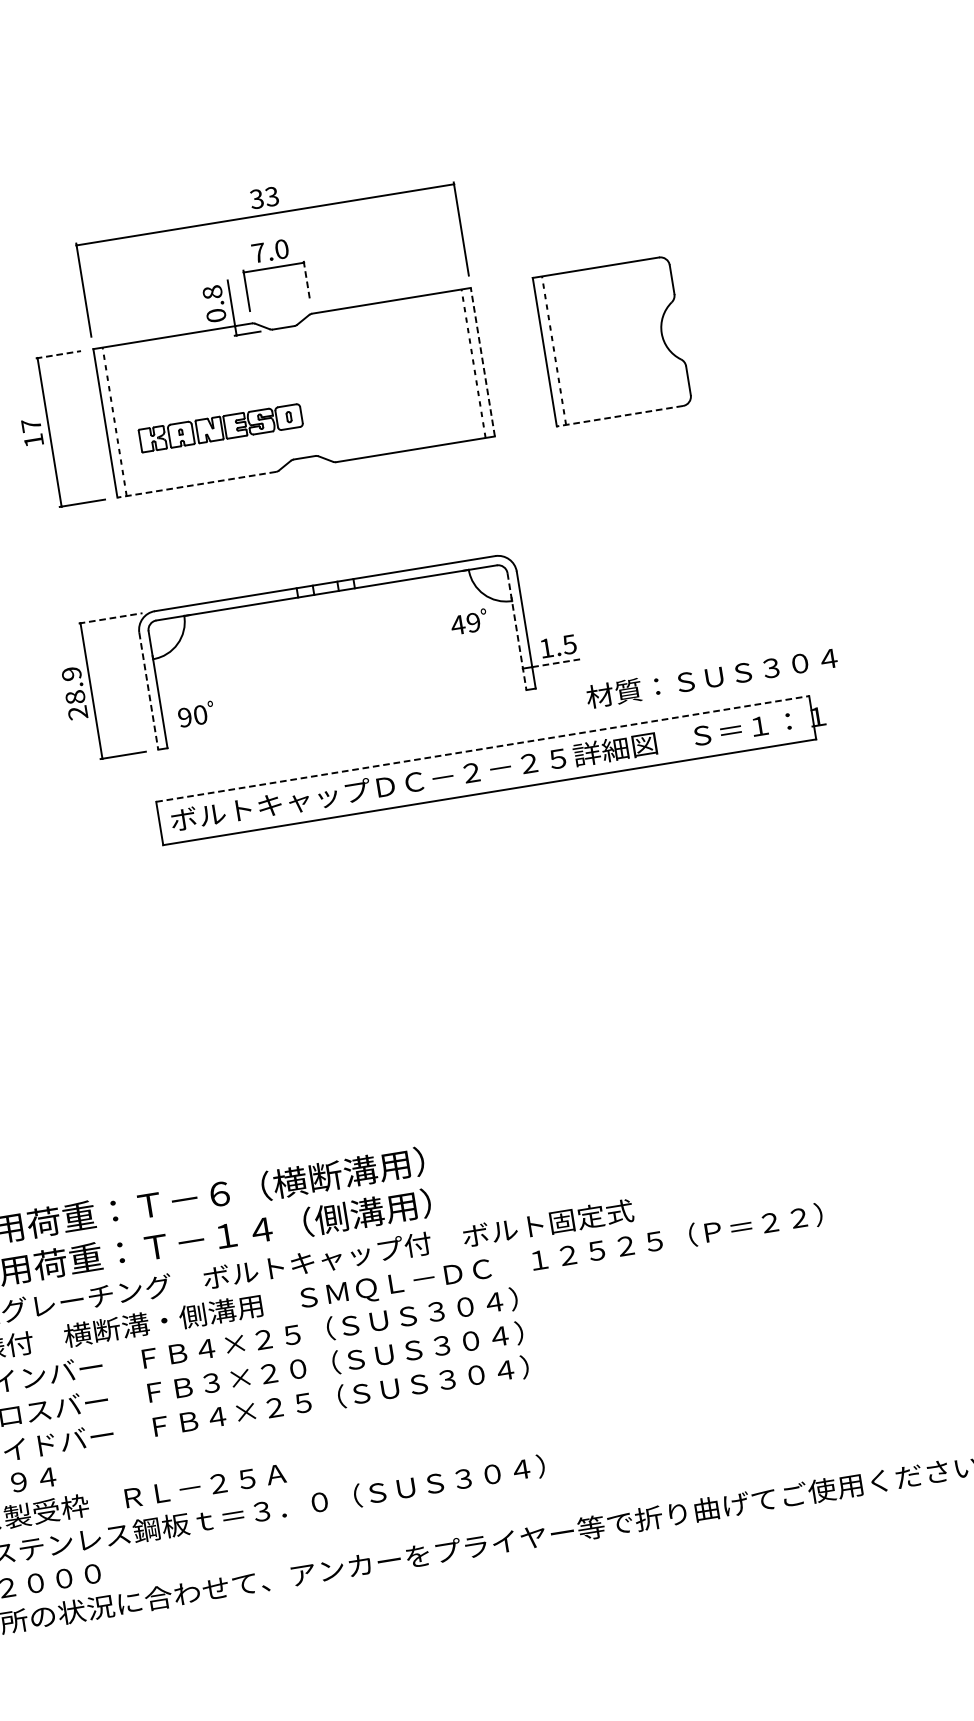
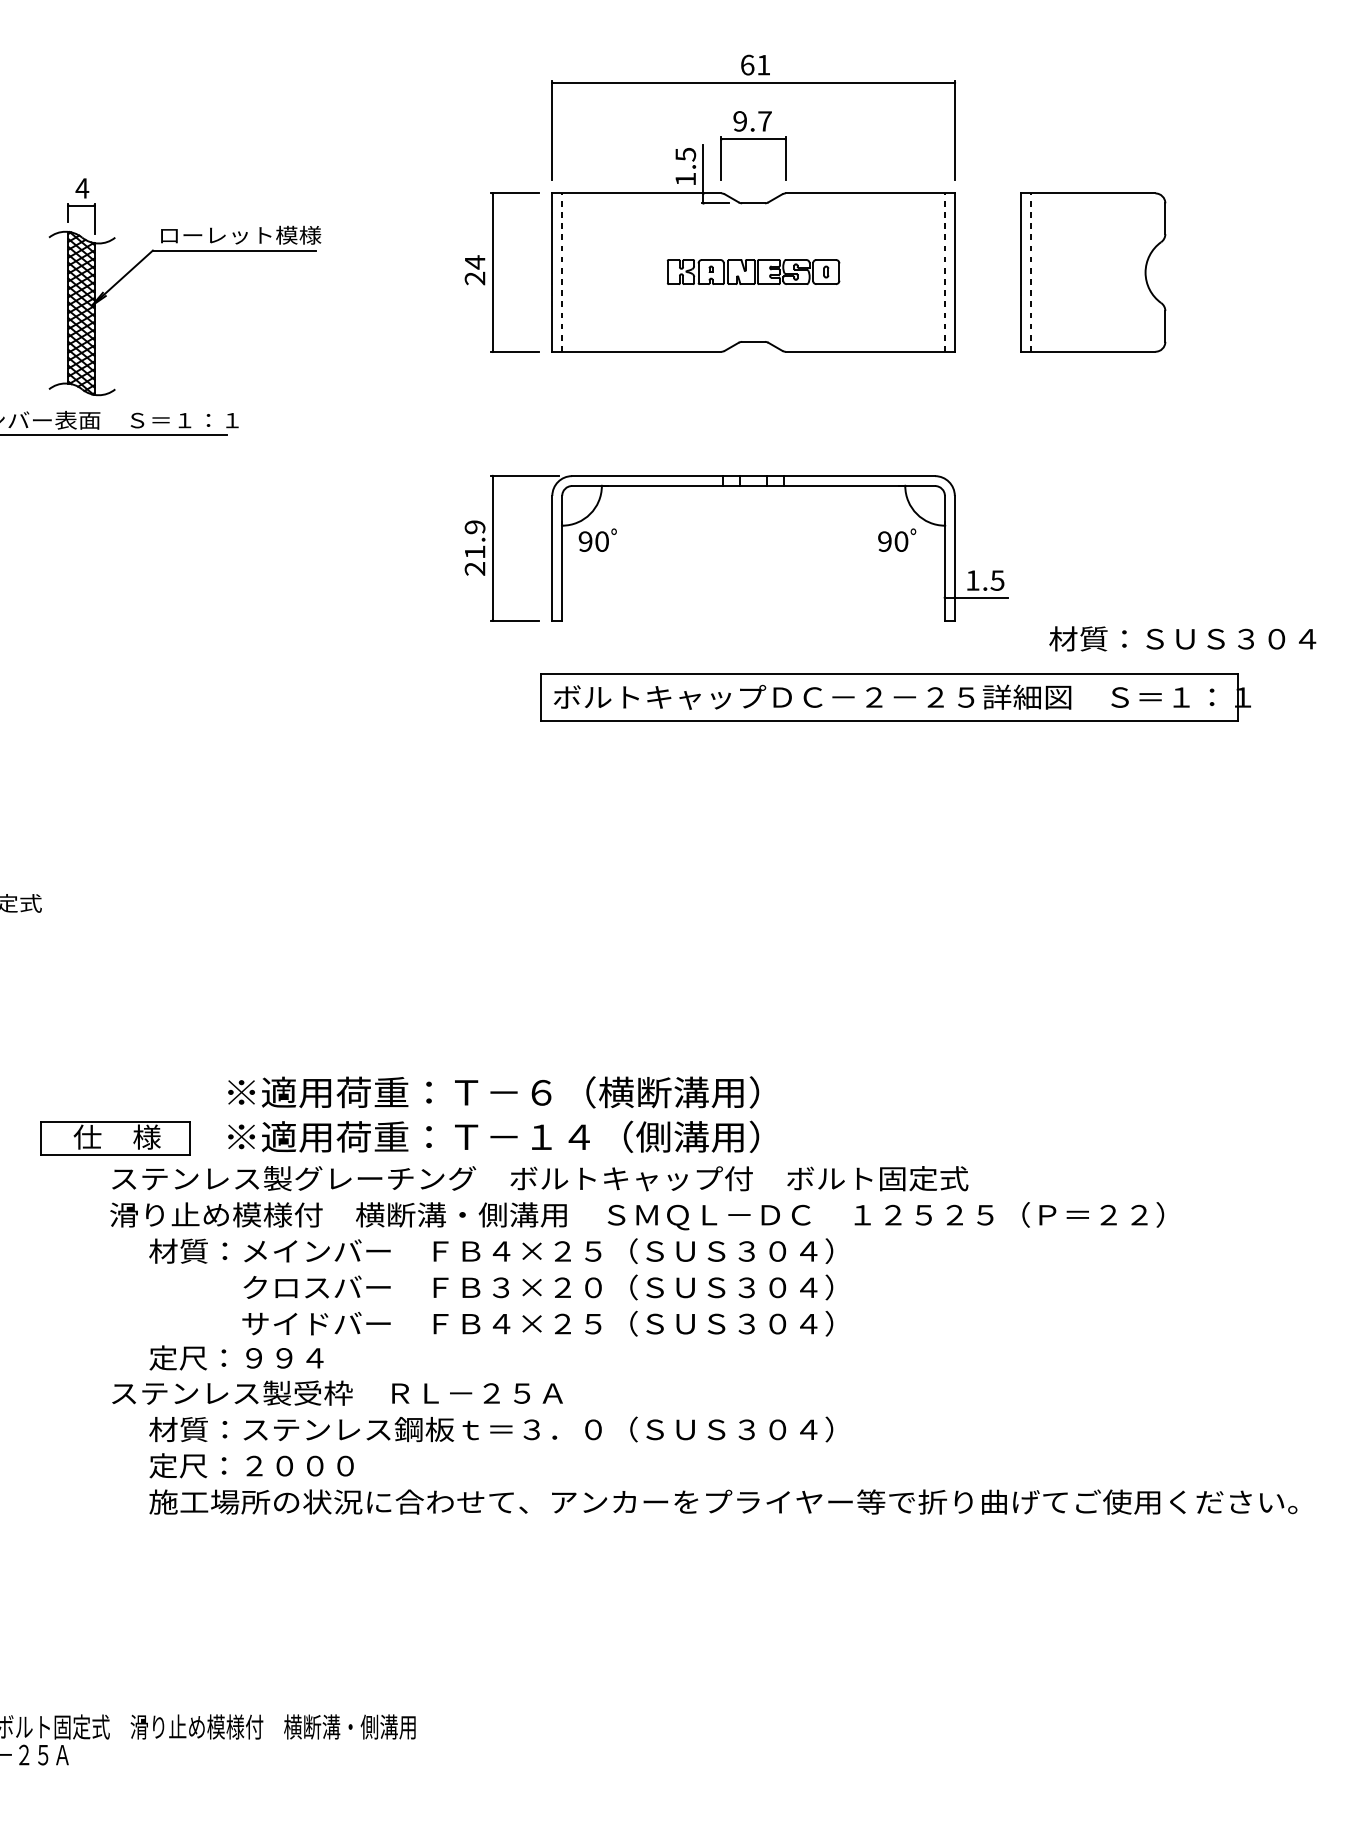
text: (264, 197) -> (755, 64), 33 -> 61
text: (270, 251) -> (752, 121), 7.0 -> 9.7
line: (306, 280) -> (785, 158), dashed -> solid
text: (214, 303) -> (685, 166), 0.8 -> 1.5
line: (58, 354) -> (515, 193), dashed -> solid
line: (482, 362) -> (954, 272), dashed -> solid
line: (619, 416) -> (1087, 351), dashed -> solid
part: (220, 427) -> (753, 271), moved
text: (32, 433) -> (474, 270), 17 -> 24
line: (196, 484) -> (636, 351), dashed -> solid
line: (111, 618) -> (525, 476), dashed -> solid
text: (465, 623) -> (892, 541), 49 -> 90
line: (516, 631) -> (944, 558), dashed -> solid
line: (557, 662) -> (981, 597), dashed -> solid
text: (711, 677) -> (1182, 638), moved
line: (149, 691) -> (552, 558), dashed -> solid
text: (74, 697) -> (474, 552), 28.9 -> 21.9
text: (195, 713) -> (597, 539), moved
line: (483, 748) -> (890, 674), dashed -> solid

